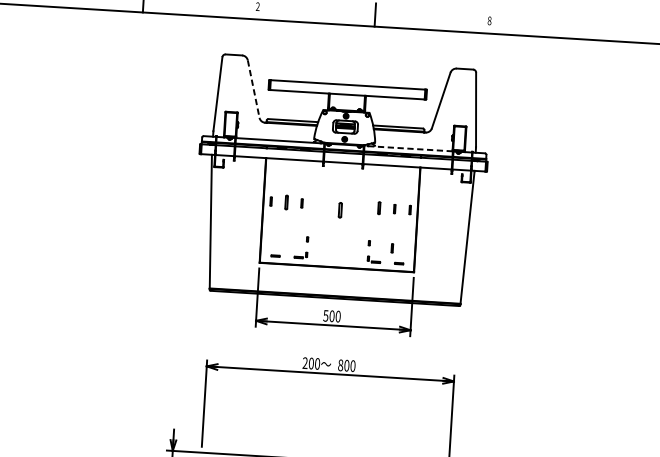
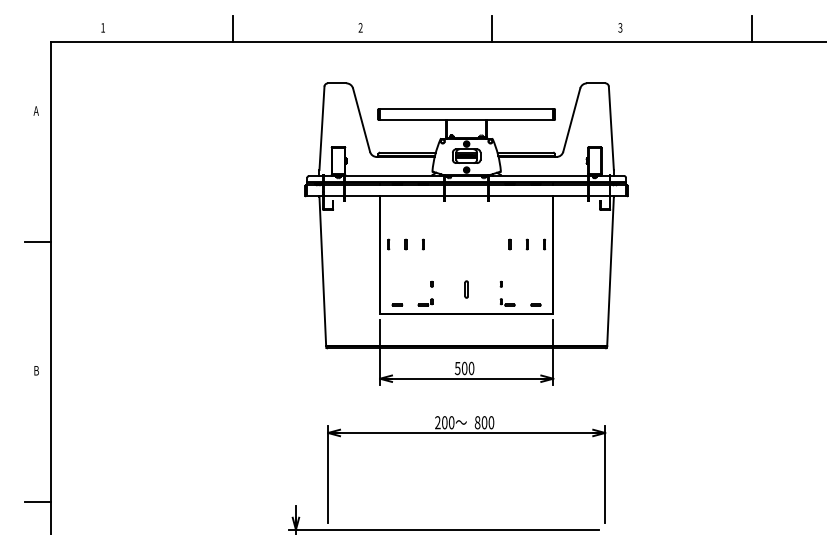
text: (489, 20) -> (620, 27), 8 -> 3
line: (607, 29) -> (752, 29), added
line: (253, 89) -> (361, 120), dashed -> solid
line: (408, 149) -> (538, 176), dashed -> solid
part: (286, 202) -> (405, 244), size x0.62
part: (378, 208) -> (509, 244), size x0.71
part: (340, 210) -> (466, 289), moved
part: (391, 248) -> (526, 288), removed

